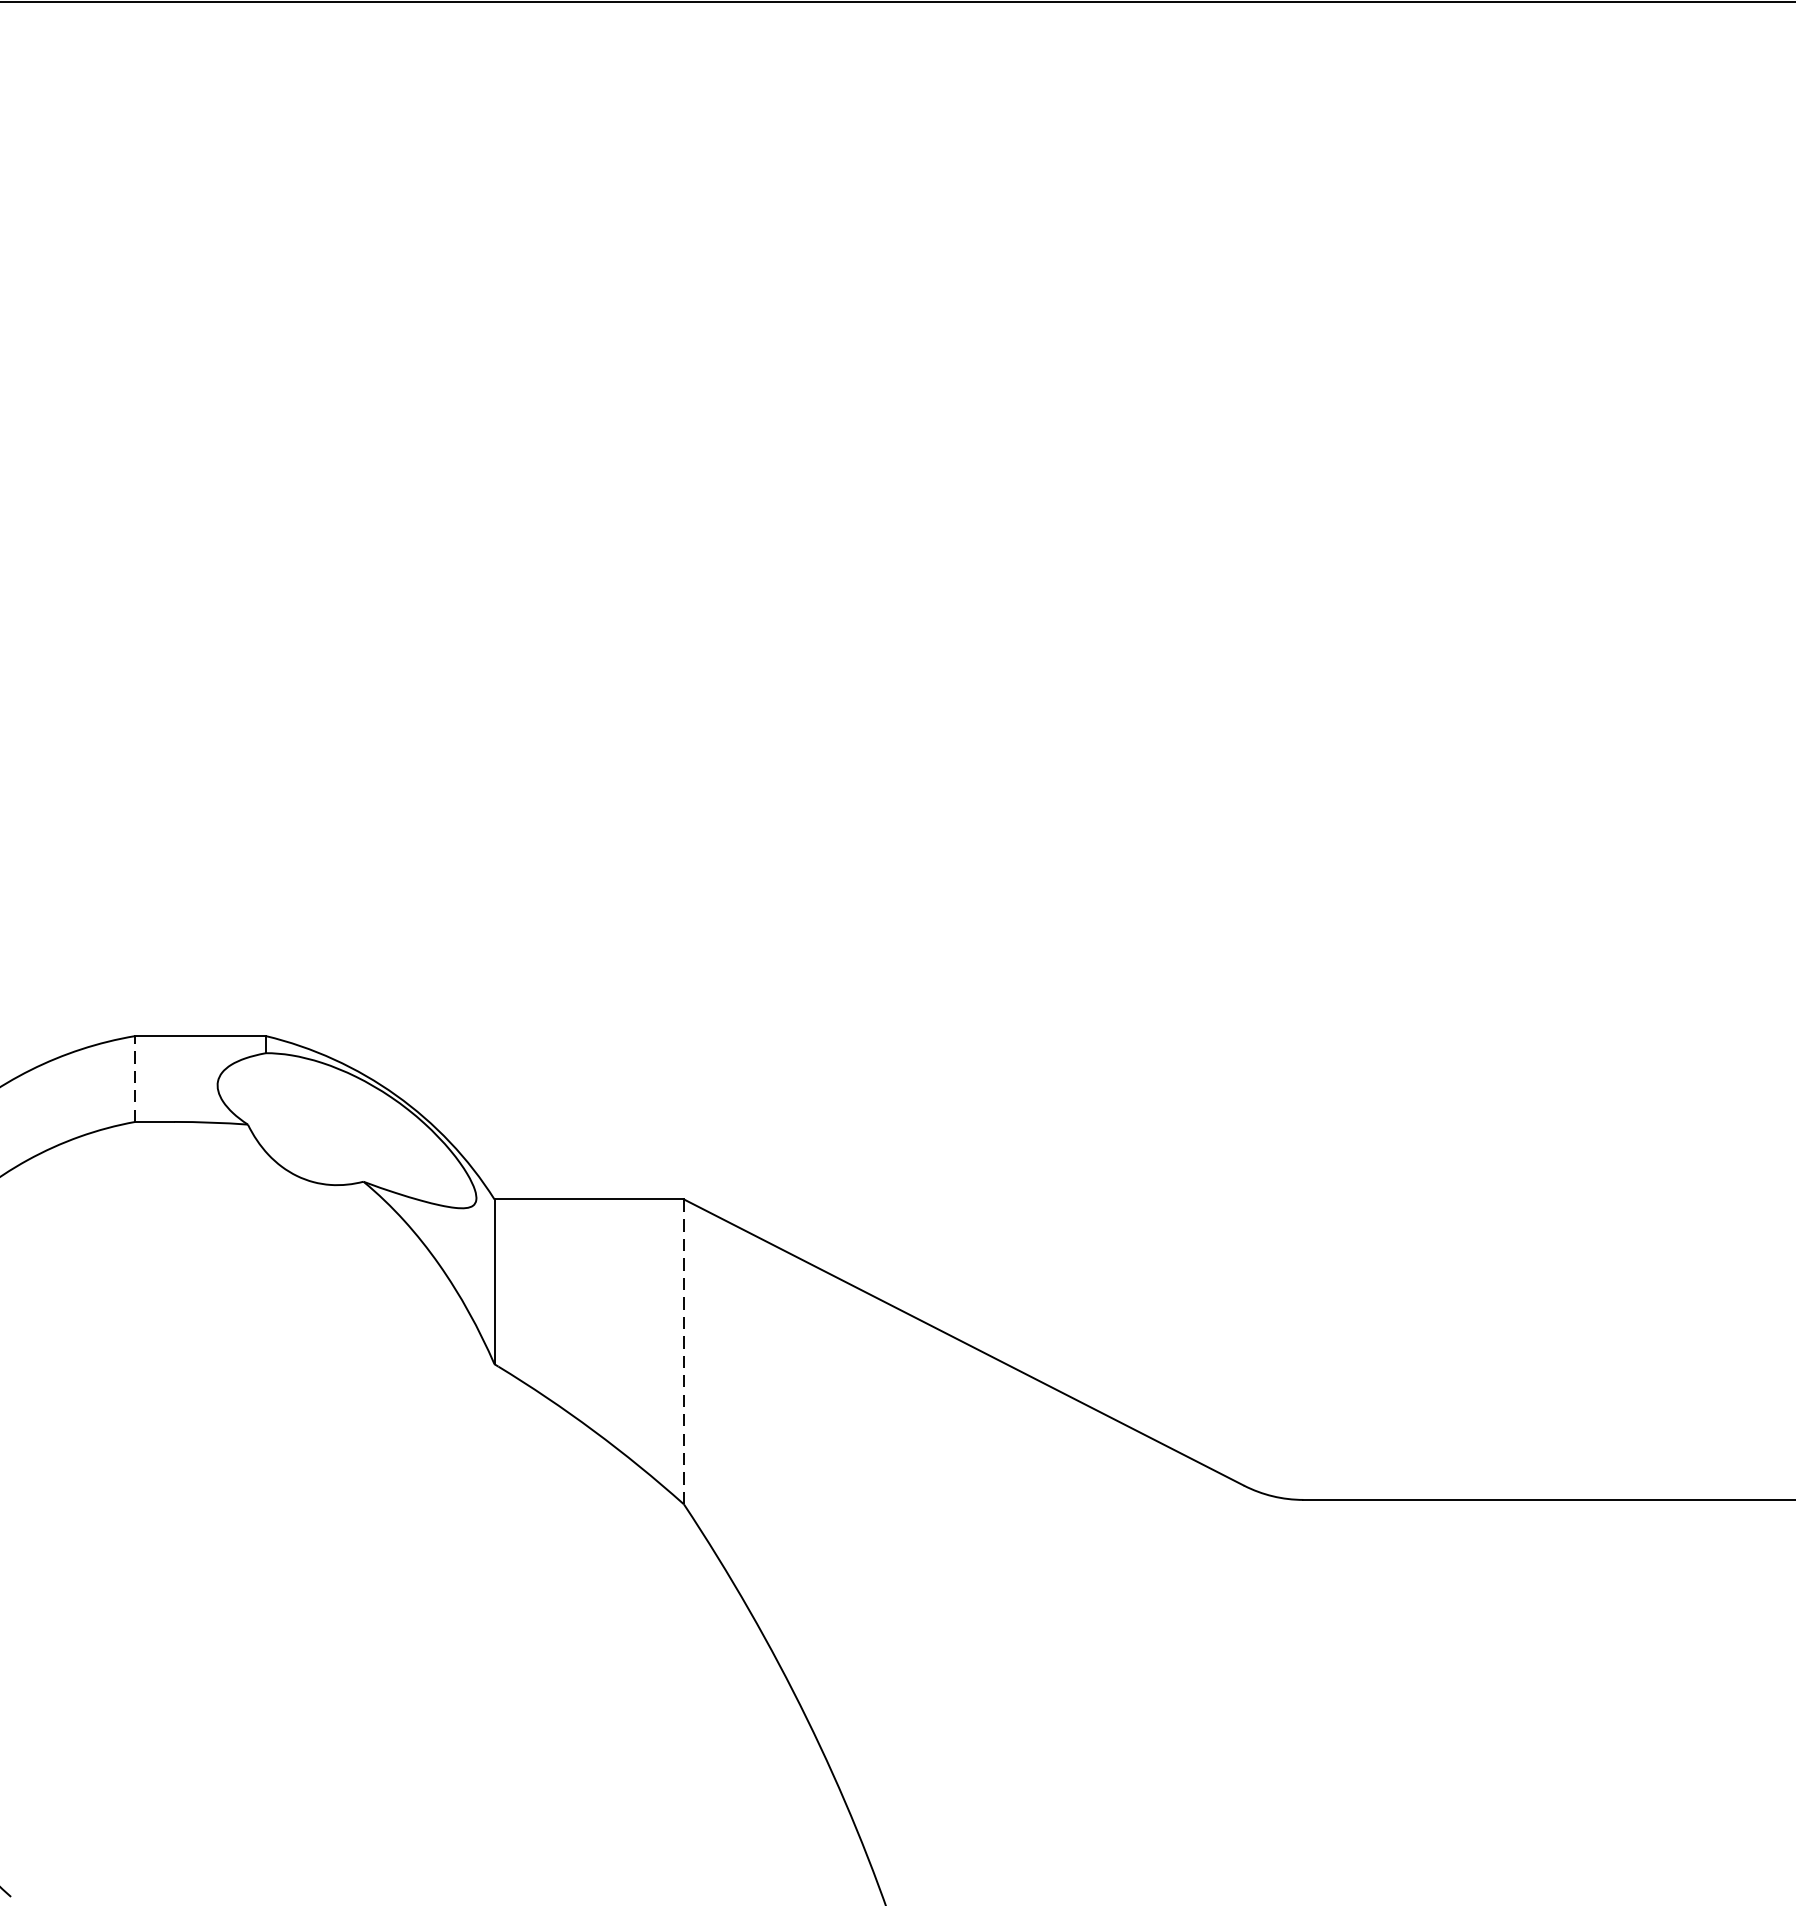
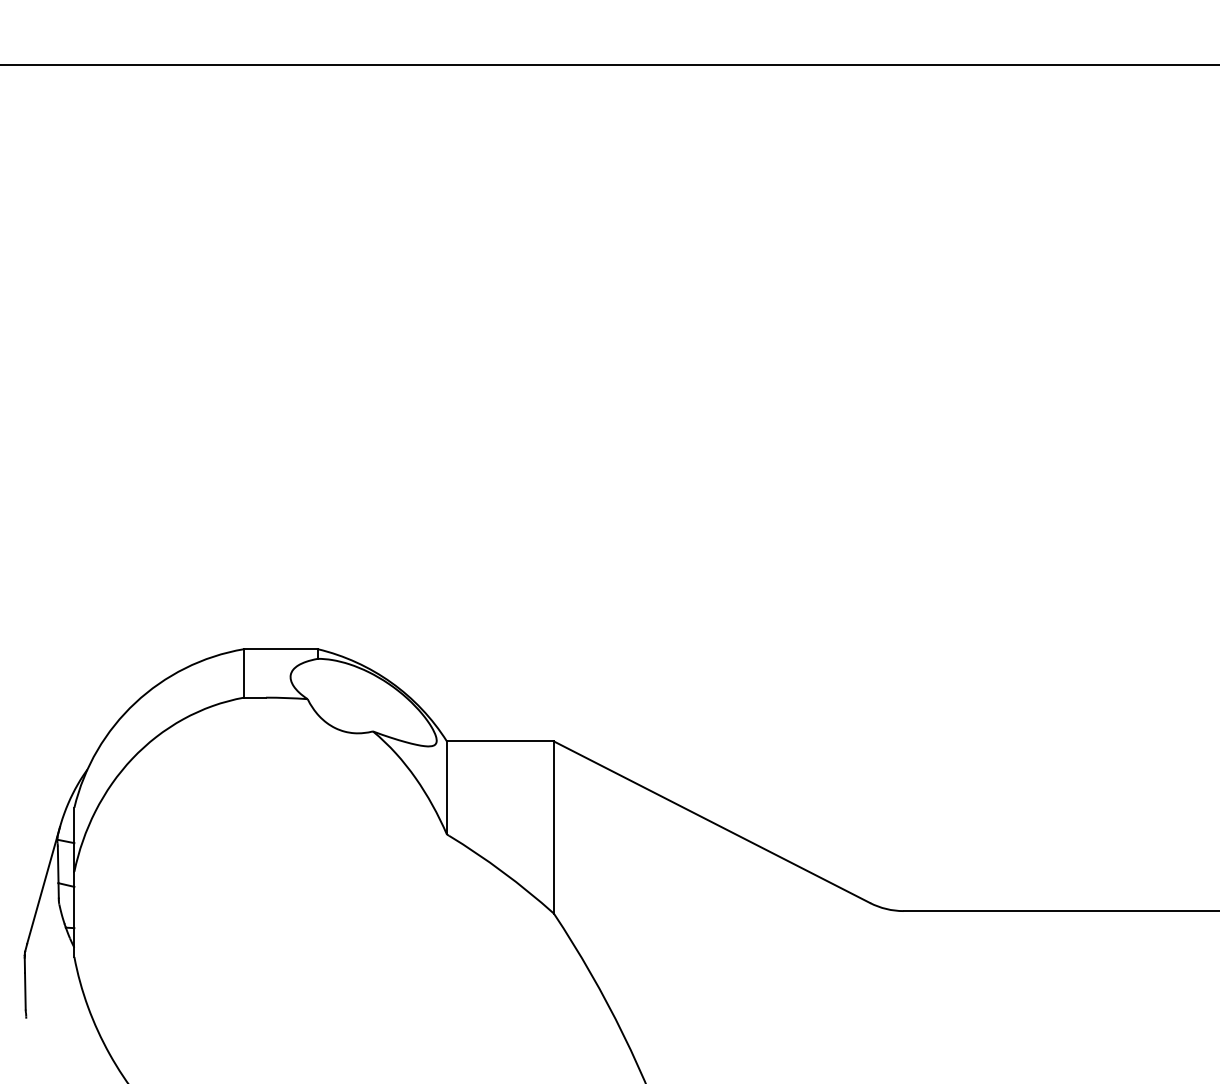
line: (135, 1077) -> (244, 672), dashed -> solid
line: (683, 1351) -> (553, 827), dashed -> solid

